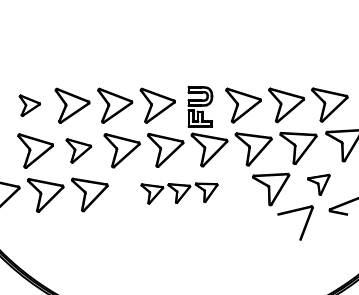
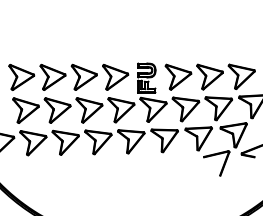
part: (29, 105) -> (21, 77), size x1.67
part: (78, 150) -> (57, 110), size x1.43
part: (318, 184) -> (233, 135), size x1.67
part: (179, 193) -> (131, 141), size x1.67

